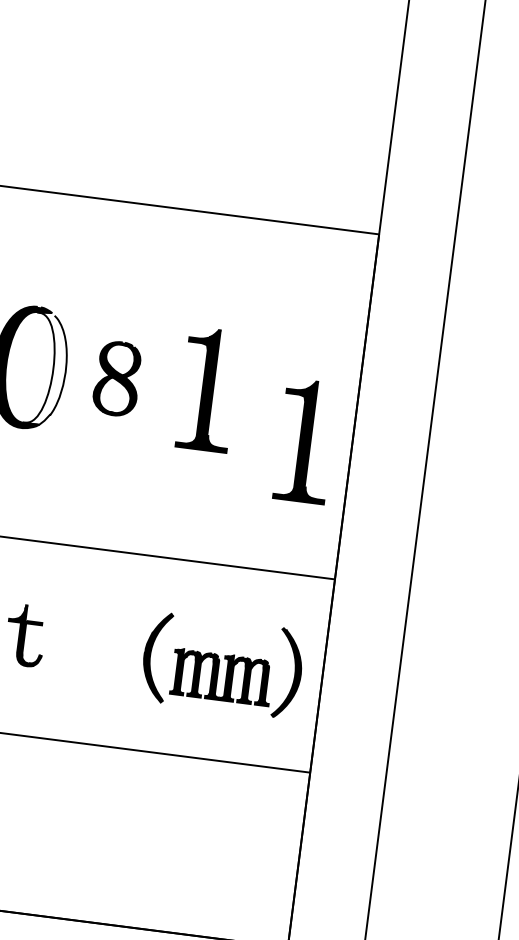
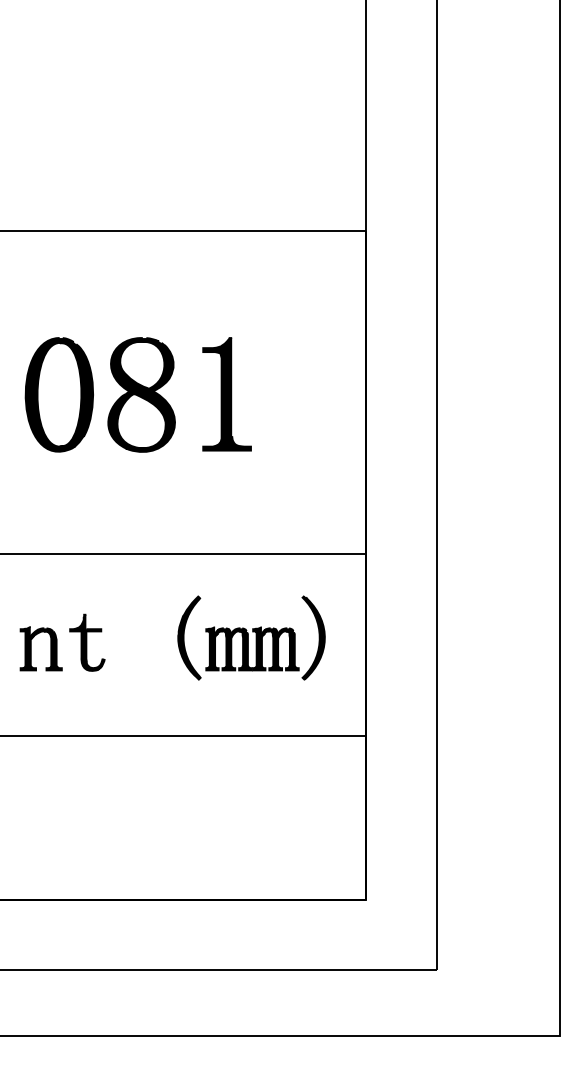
fill: (48, 369) -> (76, 394), added
part: (117, 378) -> (141, 394), size x1.67
part: (305, 441) -> (322, 430), removed
part: (222, 664) -> (251, 637), moved

